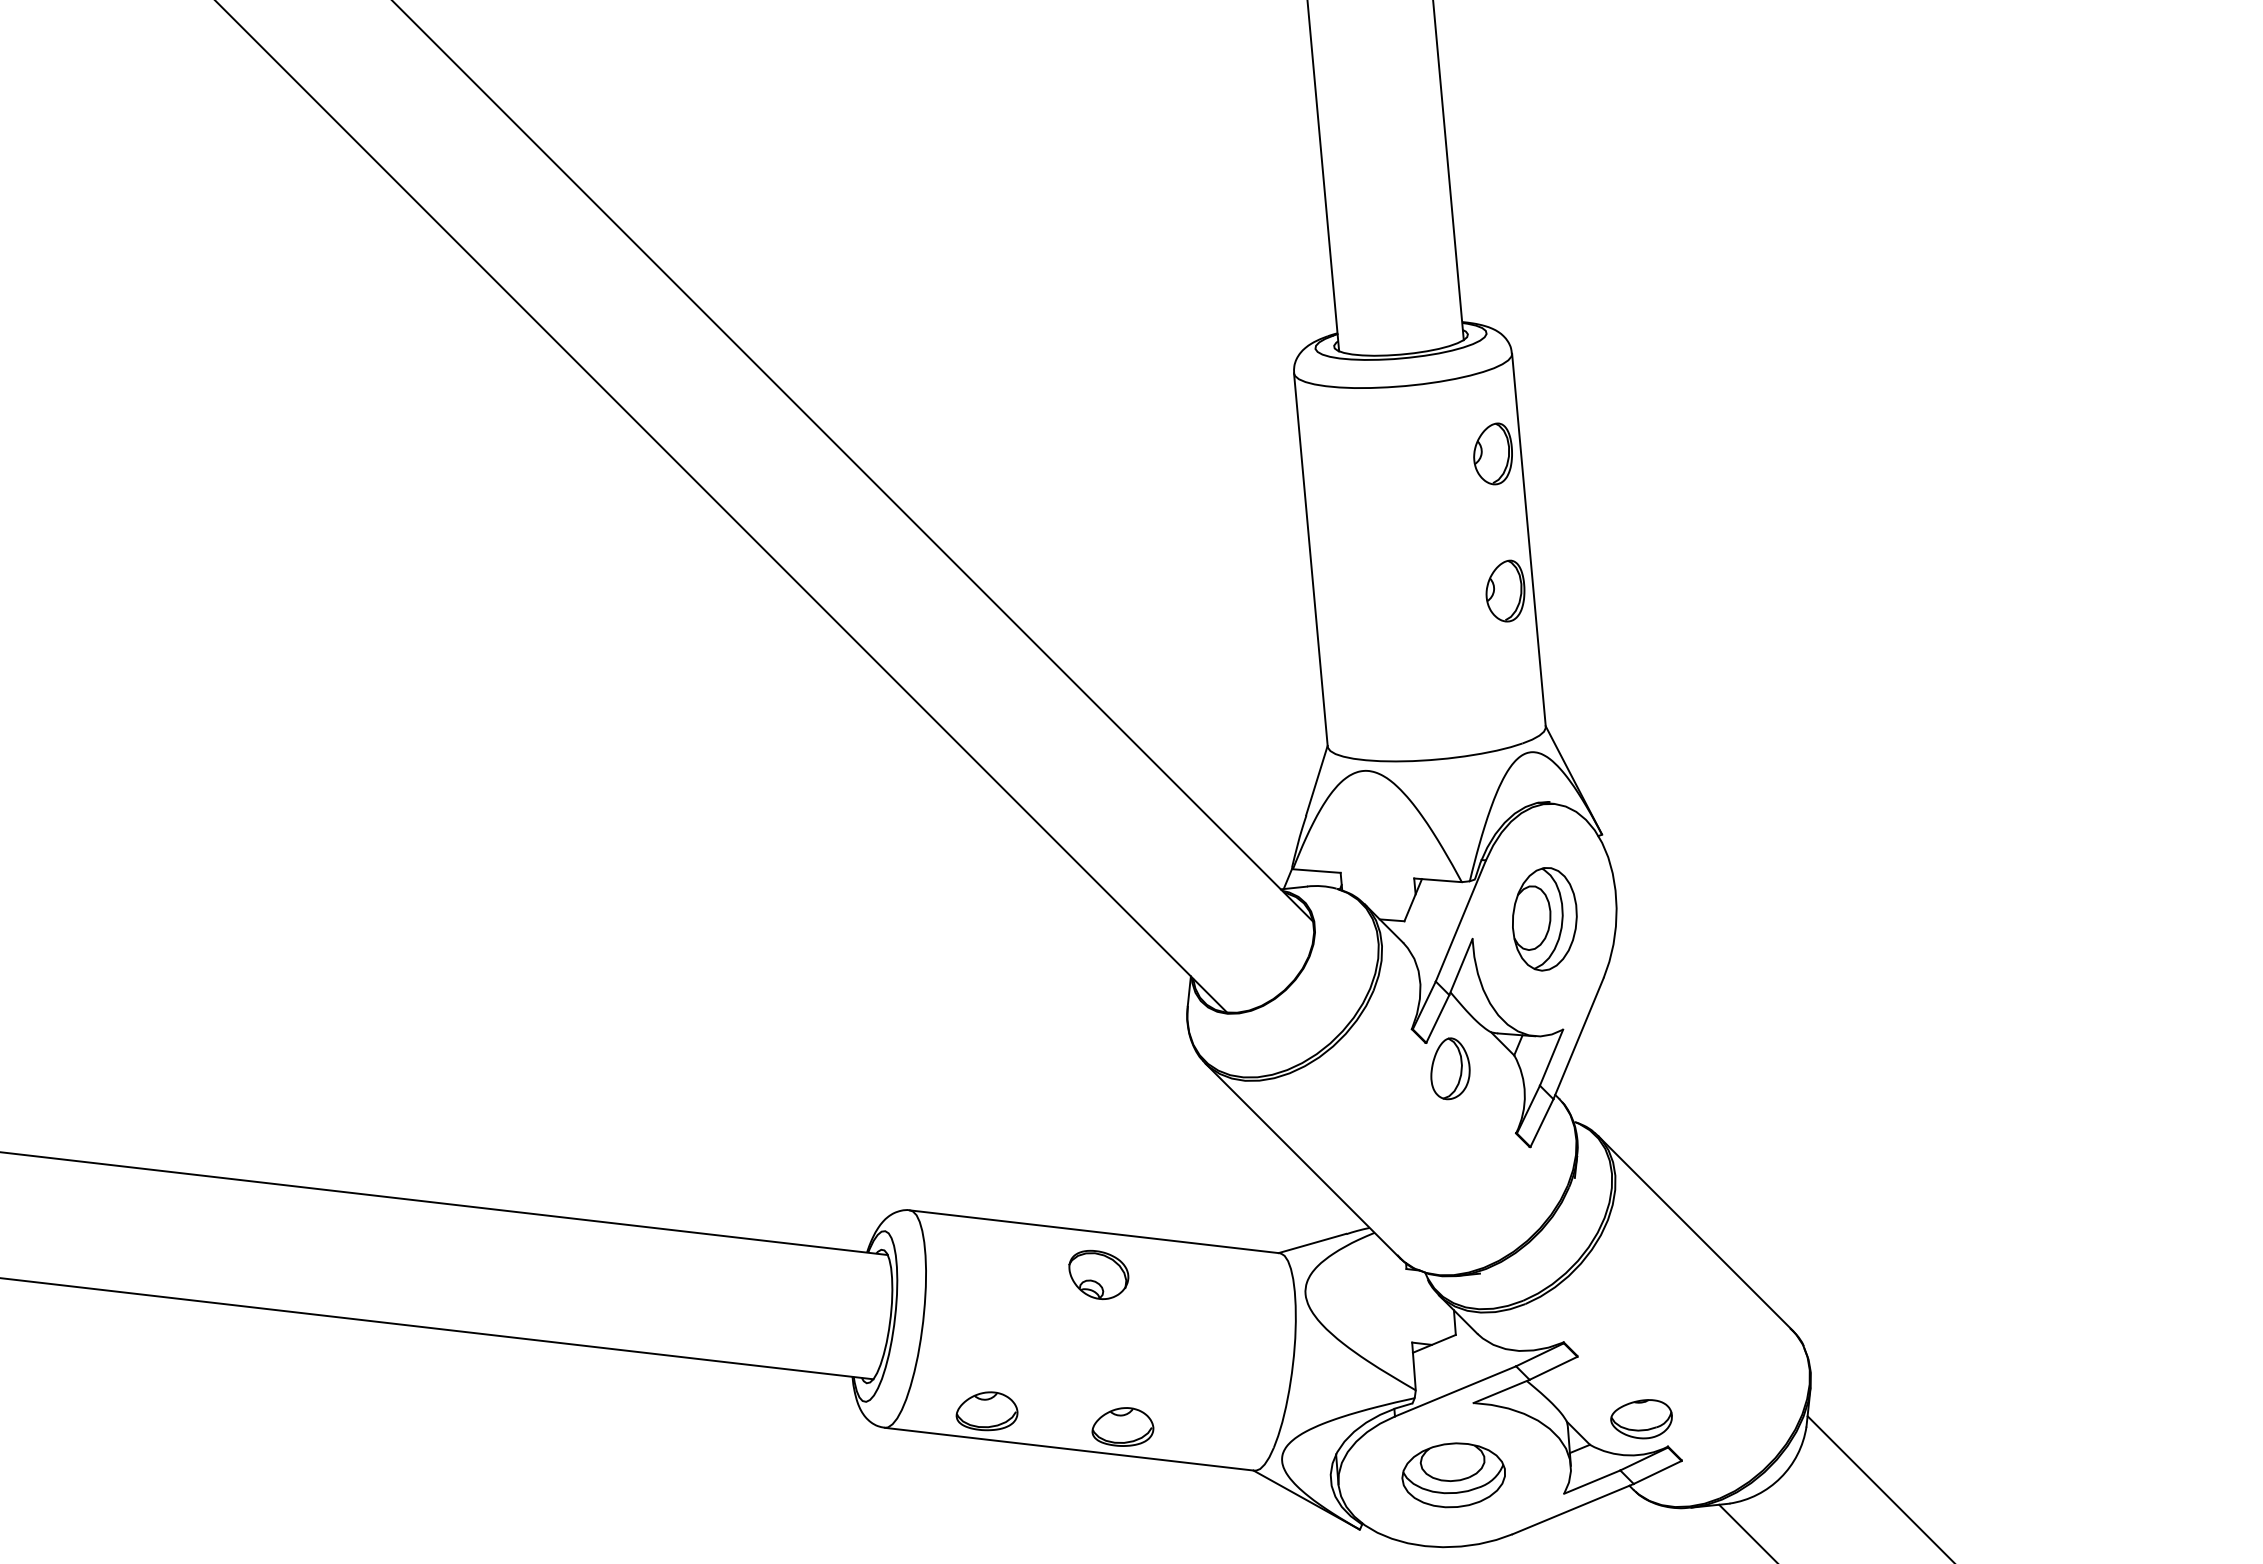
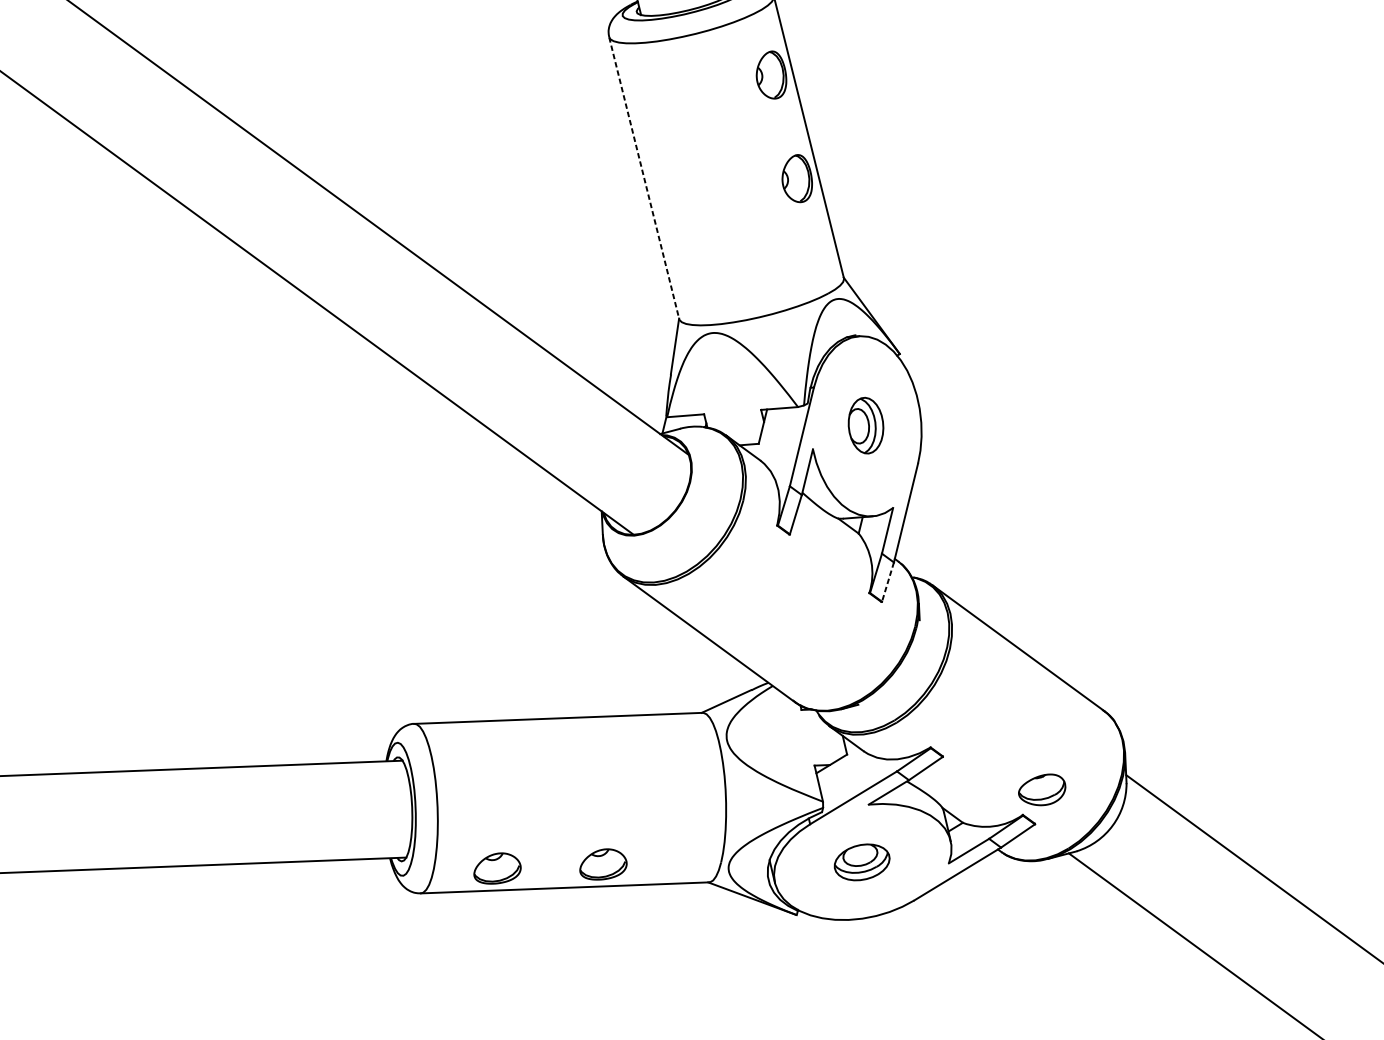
line: (1310, 560) -> (643, 178), solid -> dashed
part: (1544, 919) -> (865, 425), size x0.7
part: (1450, 1068) -> (811, 551), removed
line: (1541, 1123) -> (887, 582), solid -> dashed
part: (1098, 1274) -> (566, 750), removed
part: (1641, 1419) -> (1042, 790), moved
part: (1453, 1475) -> (862, 862), size x0.7

